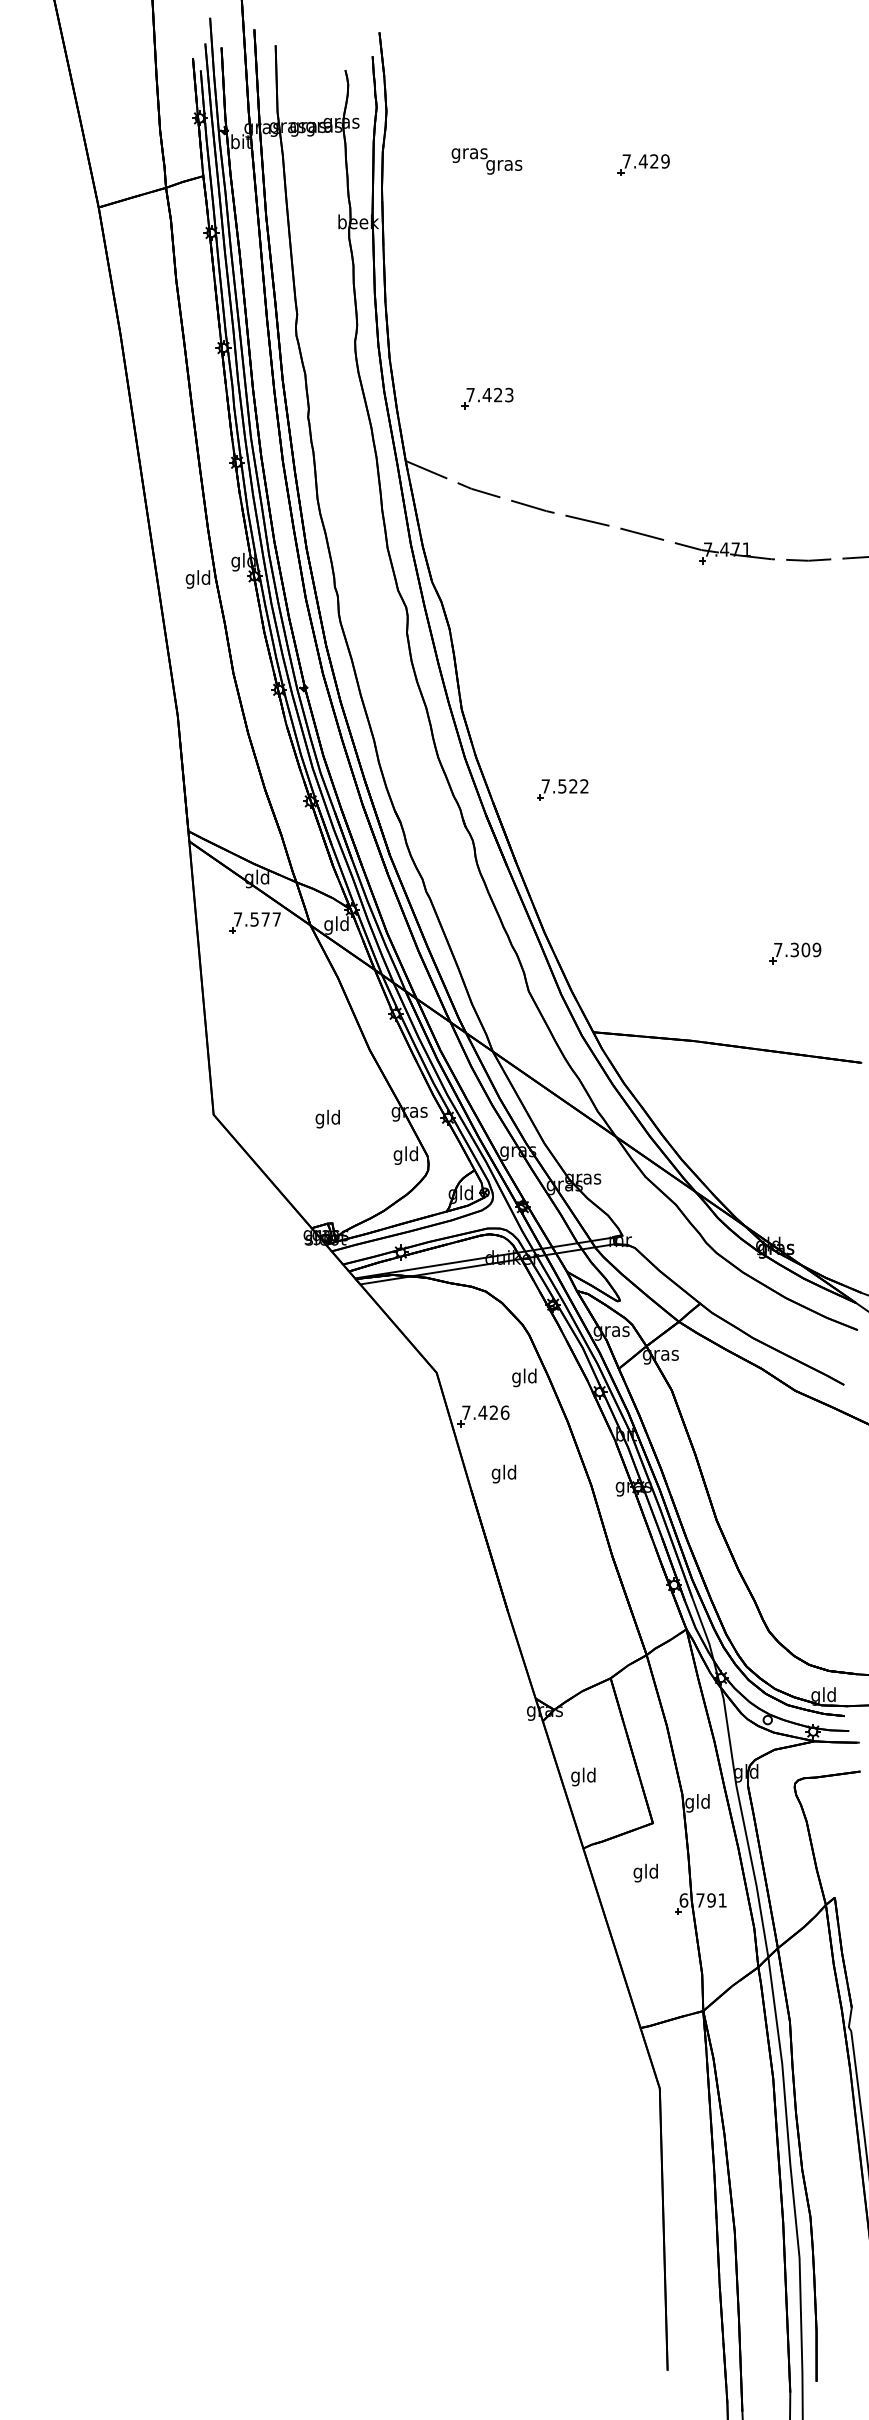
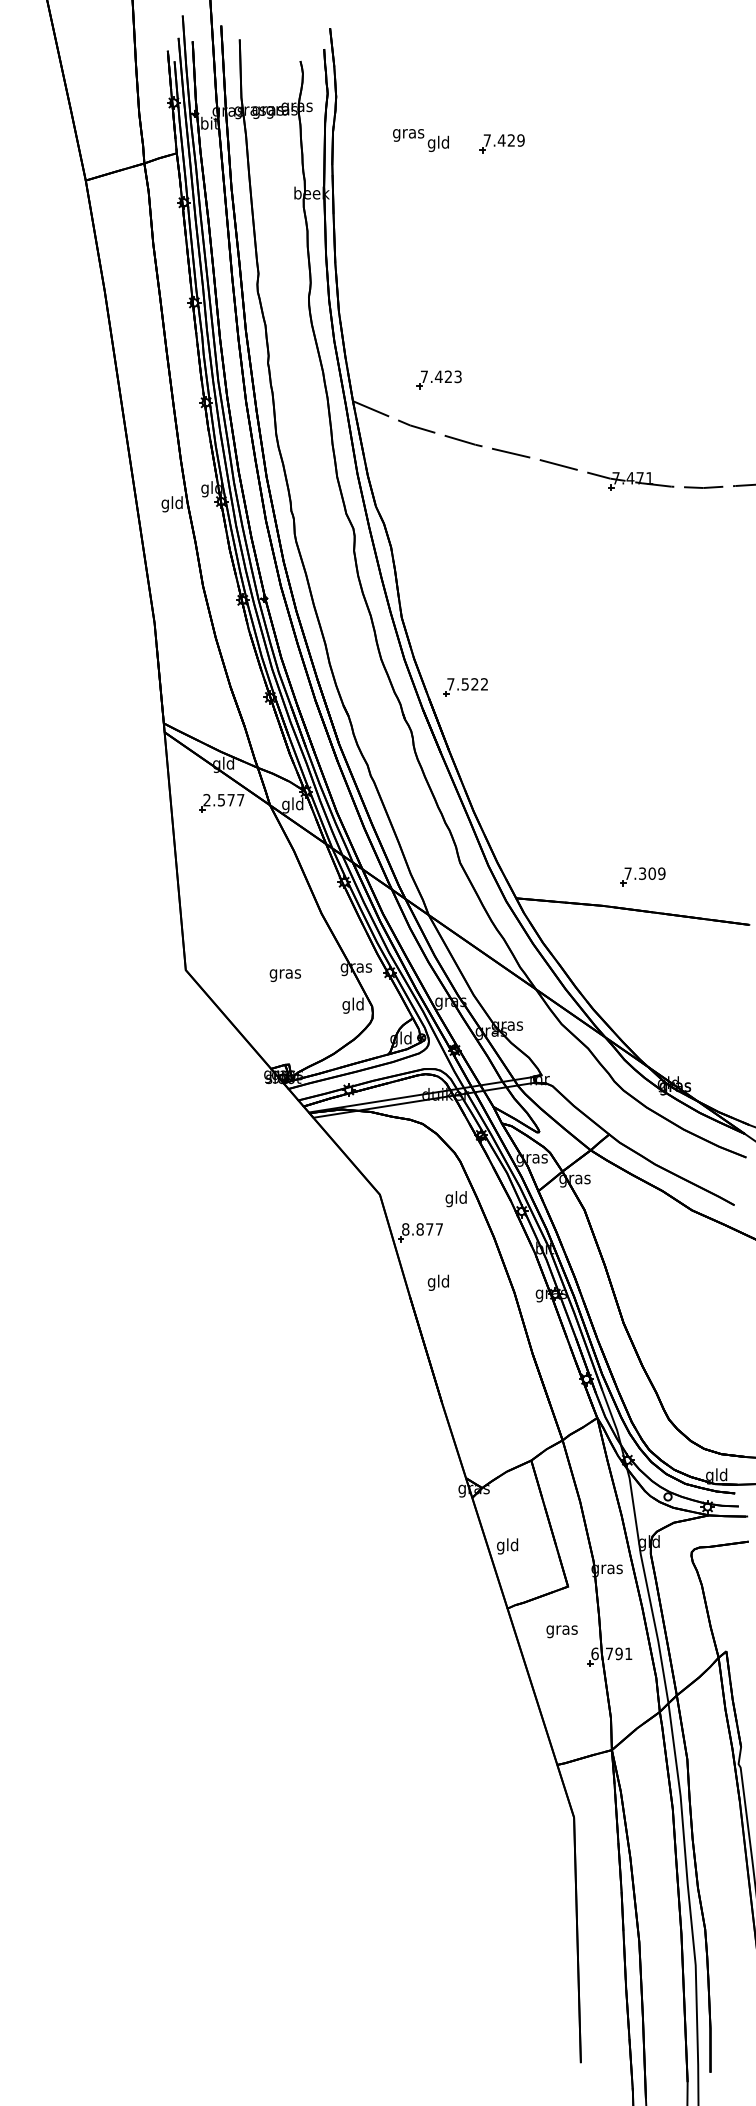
text: (504, 164) -> (438, 143), gras -> gld
part: (643, 164) -> (501, 143), moved
part: (486, 398) -> (438, 379), moved
part: (562, 790) -> (465, 687), moved
text: (237, 918) -> (206, 799), 7.577 -> 2.577
part: (794, 953) -> (642, 876), moved
text: (328, 1118) -> (285, 973), gld -> gras
text: (485, 1412) -> (422, 1229), 7.426 -> 8.877
text: (697, 1803) -> (606, 1569), gld -> gras
text: (645, 1873) -> (561, 1630), gld -> gras

